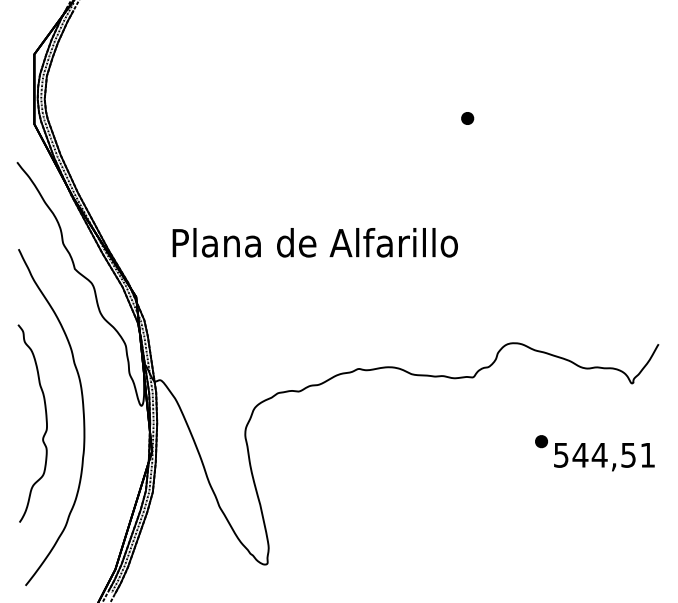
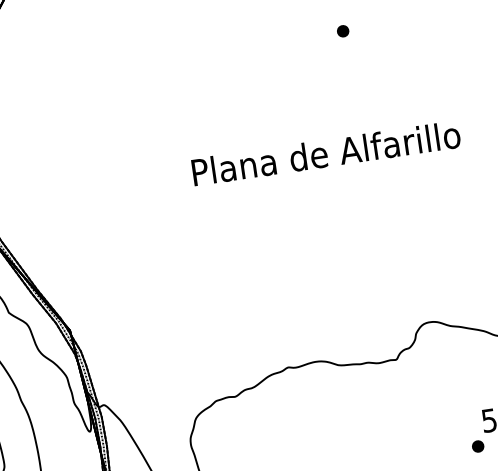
part: (467, 118) -> (342, 31), moved
text: (314, 242) -> (325, 153), moved
part: (541, 441) -> (478, 446), moved

